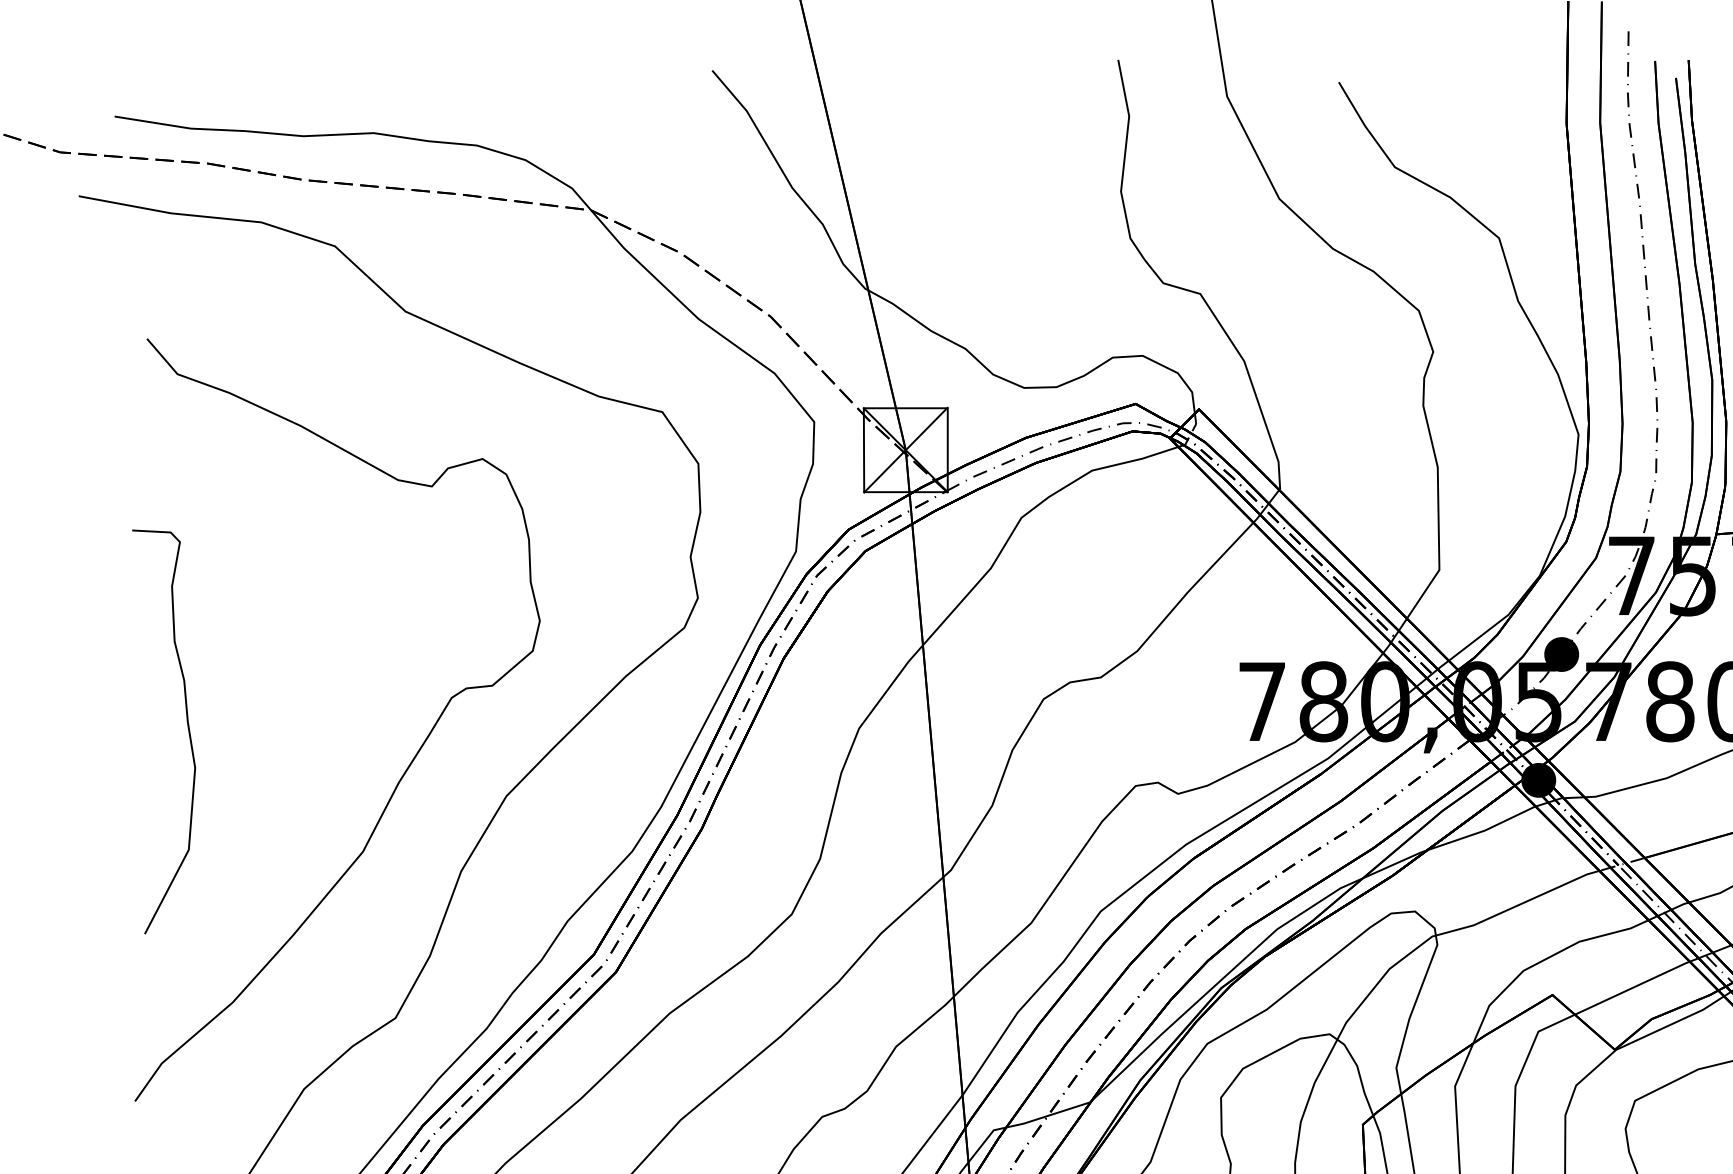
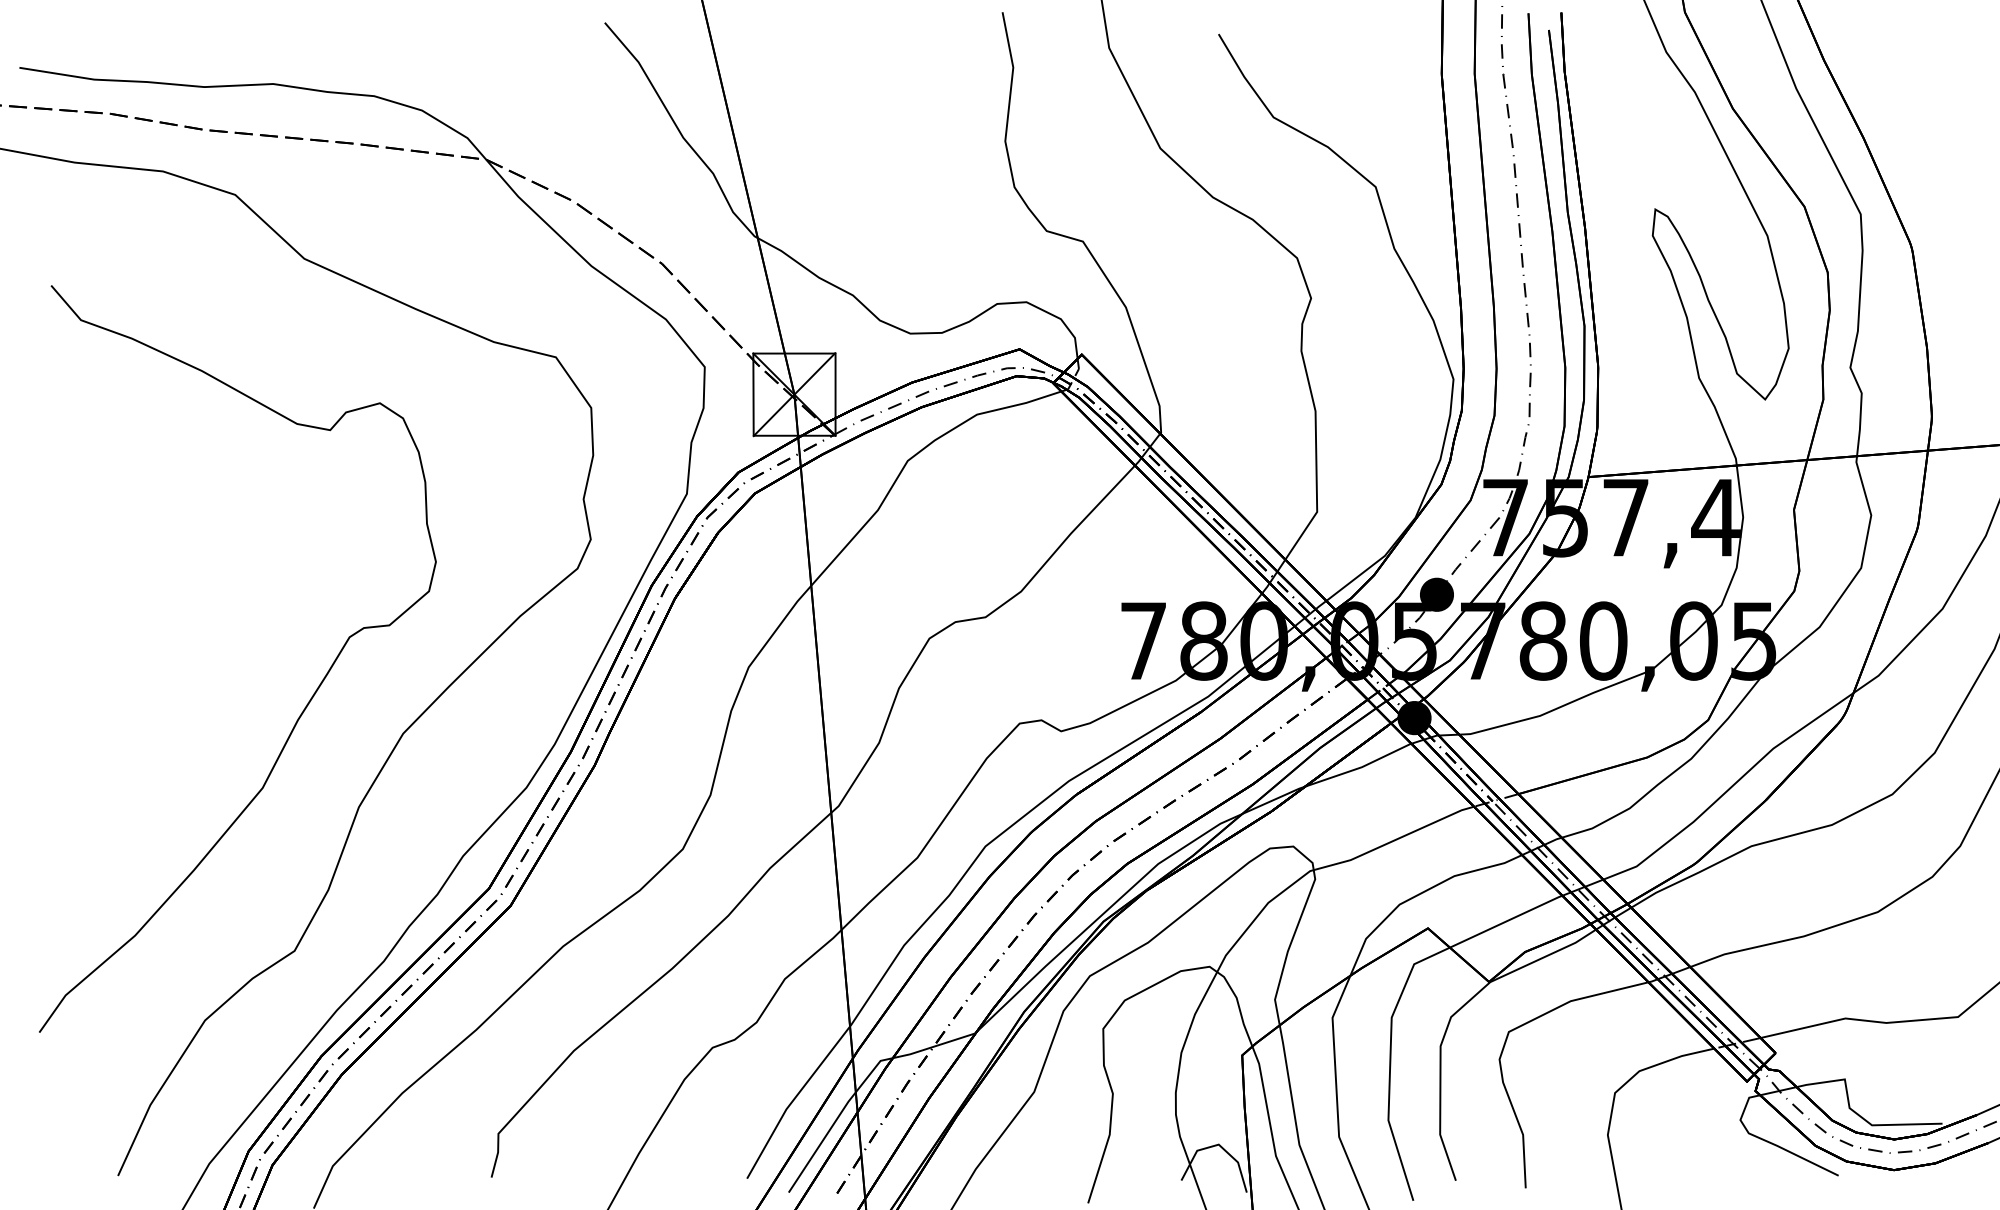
curve: (187, 726) -> (90, 665), removed

